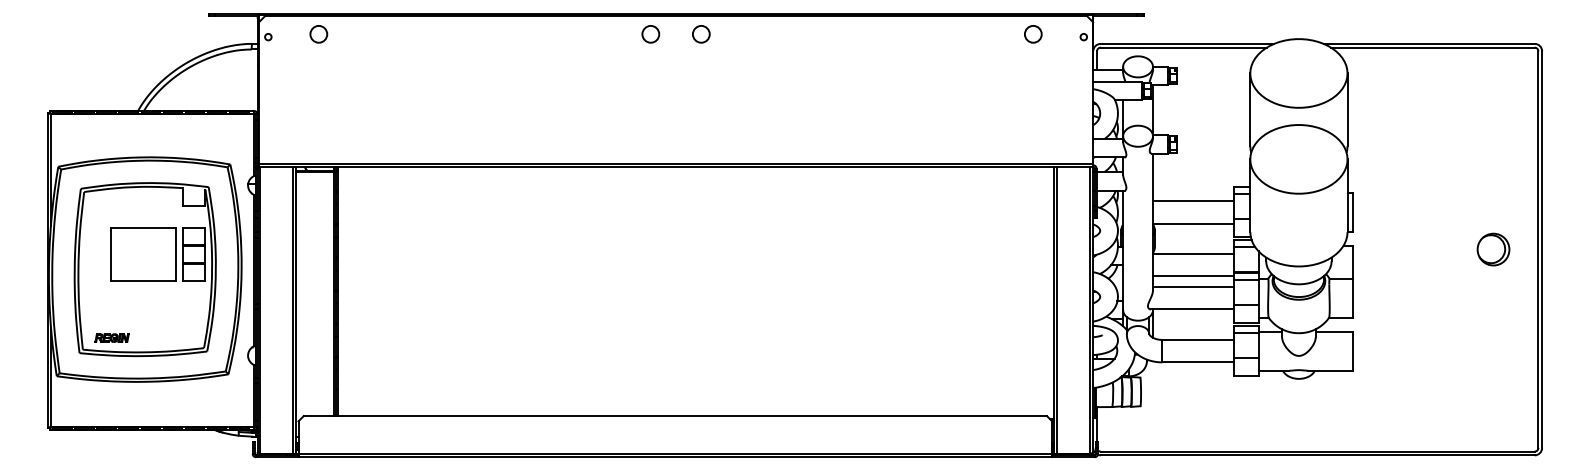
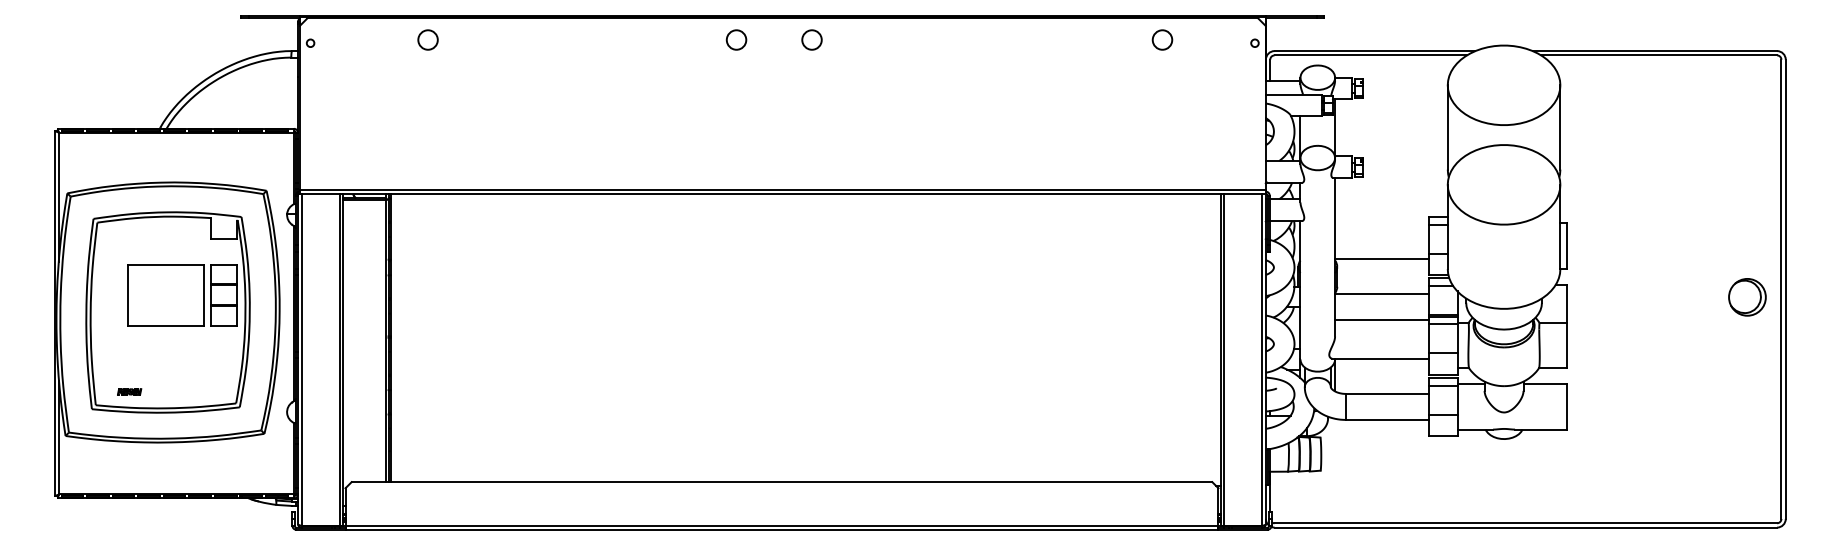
circle: (318, 33) -> (427, 39), moved
circle: (650, 33) -> (736, 39), moved
circle: (1033, 33) -> (1162, 39), moved
line: (1193, 201) -> (1382, 233), removed
part: (1493, 249) -> (1747, 297), moved
line: (1193, 286) -> (1382, 332), removed
part: (111, 337) -> (129, 391), size x0.6

